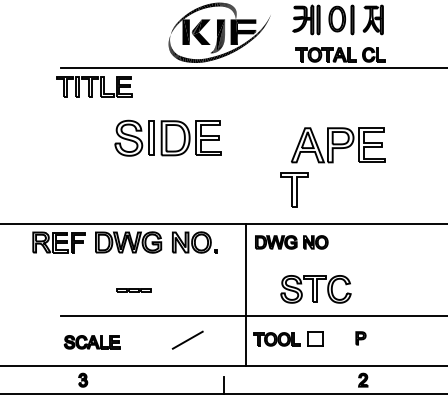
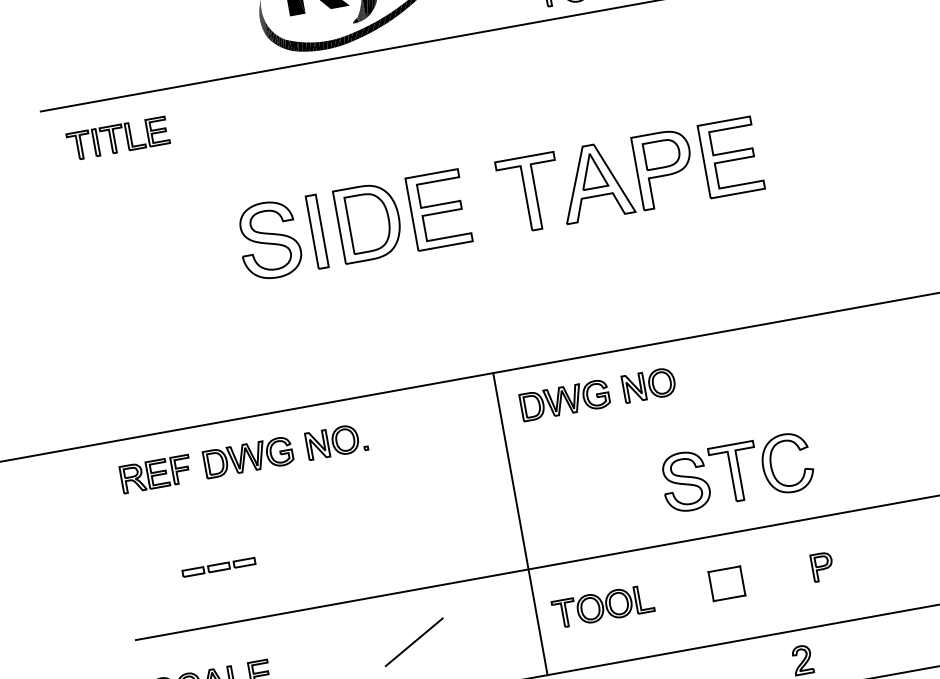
part: (93, 86) -> (116, 138), size x0.62
part: (167, 137) -> (351, 223), moved
part: (294, 189) -> (530, 191), moved
part: (125, 242) -> (244, 458), size x0.62
line: (133, 289) -> (217, 566), moved
part: (315, 289) -> (736, 472), moved
part: (315, 338) -> (727, 582), moved
part: (360, 338) -> (821, 567), moved

